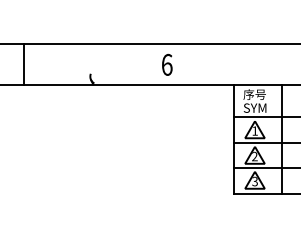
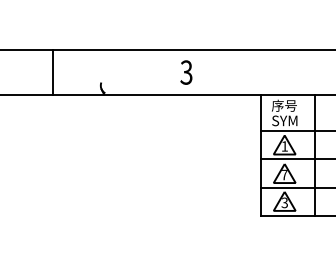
line: (24, 64) -> (53, 72), moved
text: (167, 64) -> (186, 72), 6 -> 3
text: (254, 156) -> (284, 174), 2 -> 7

